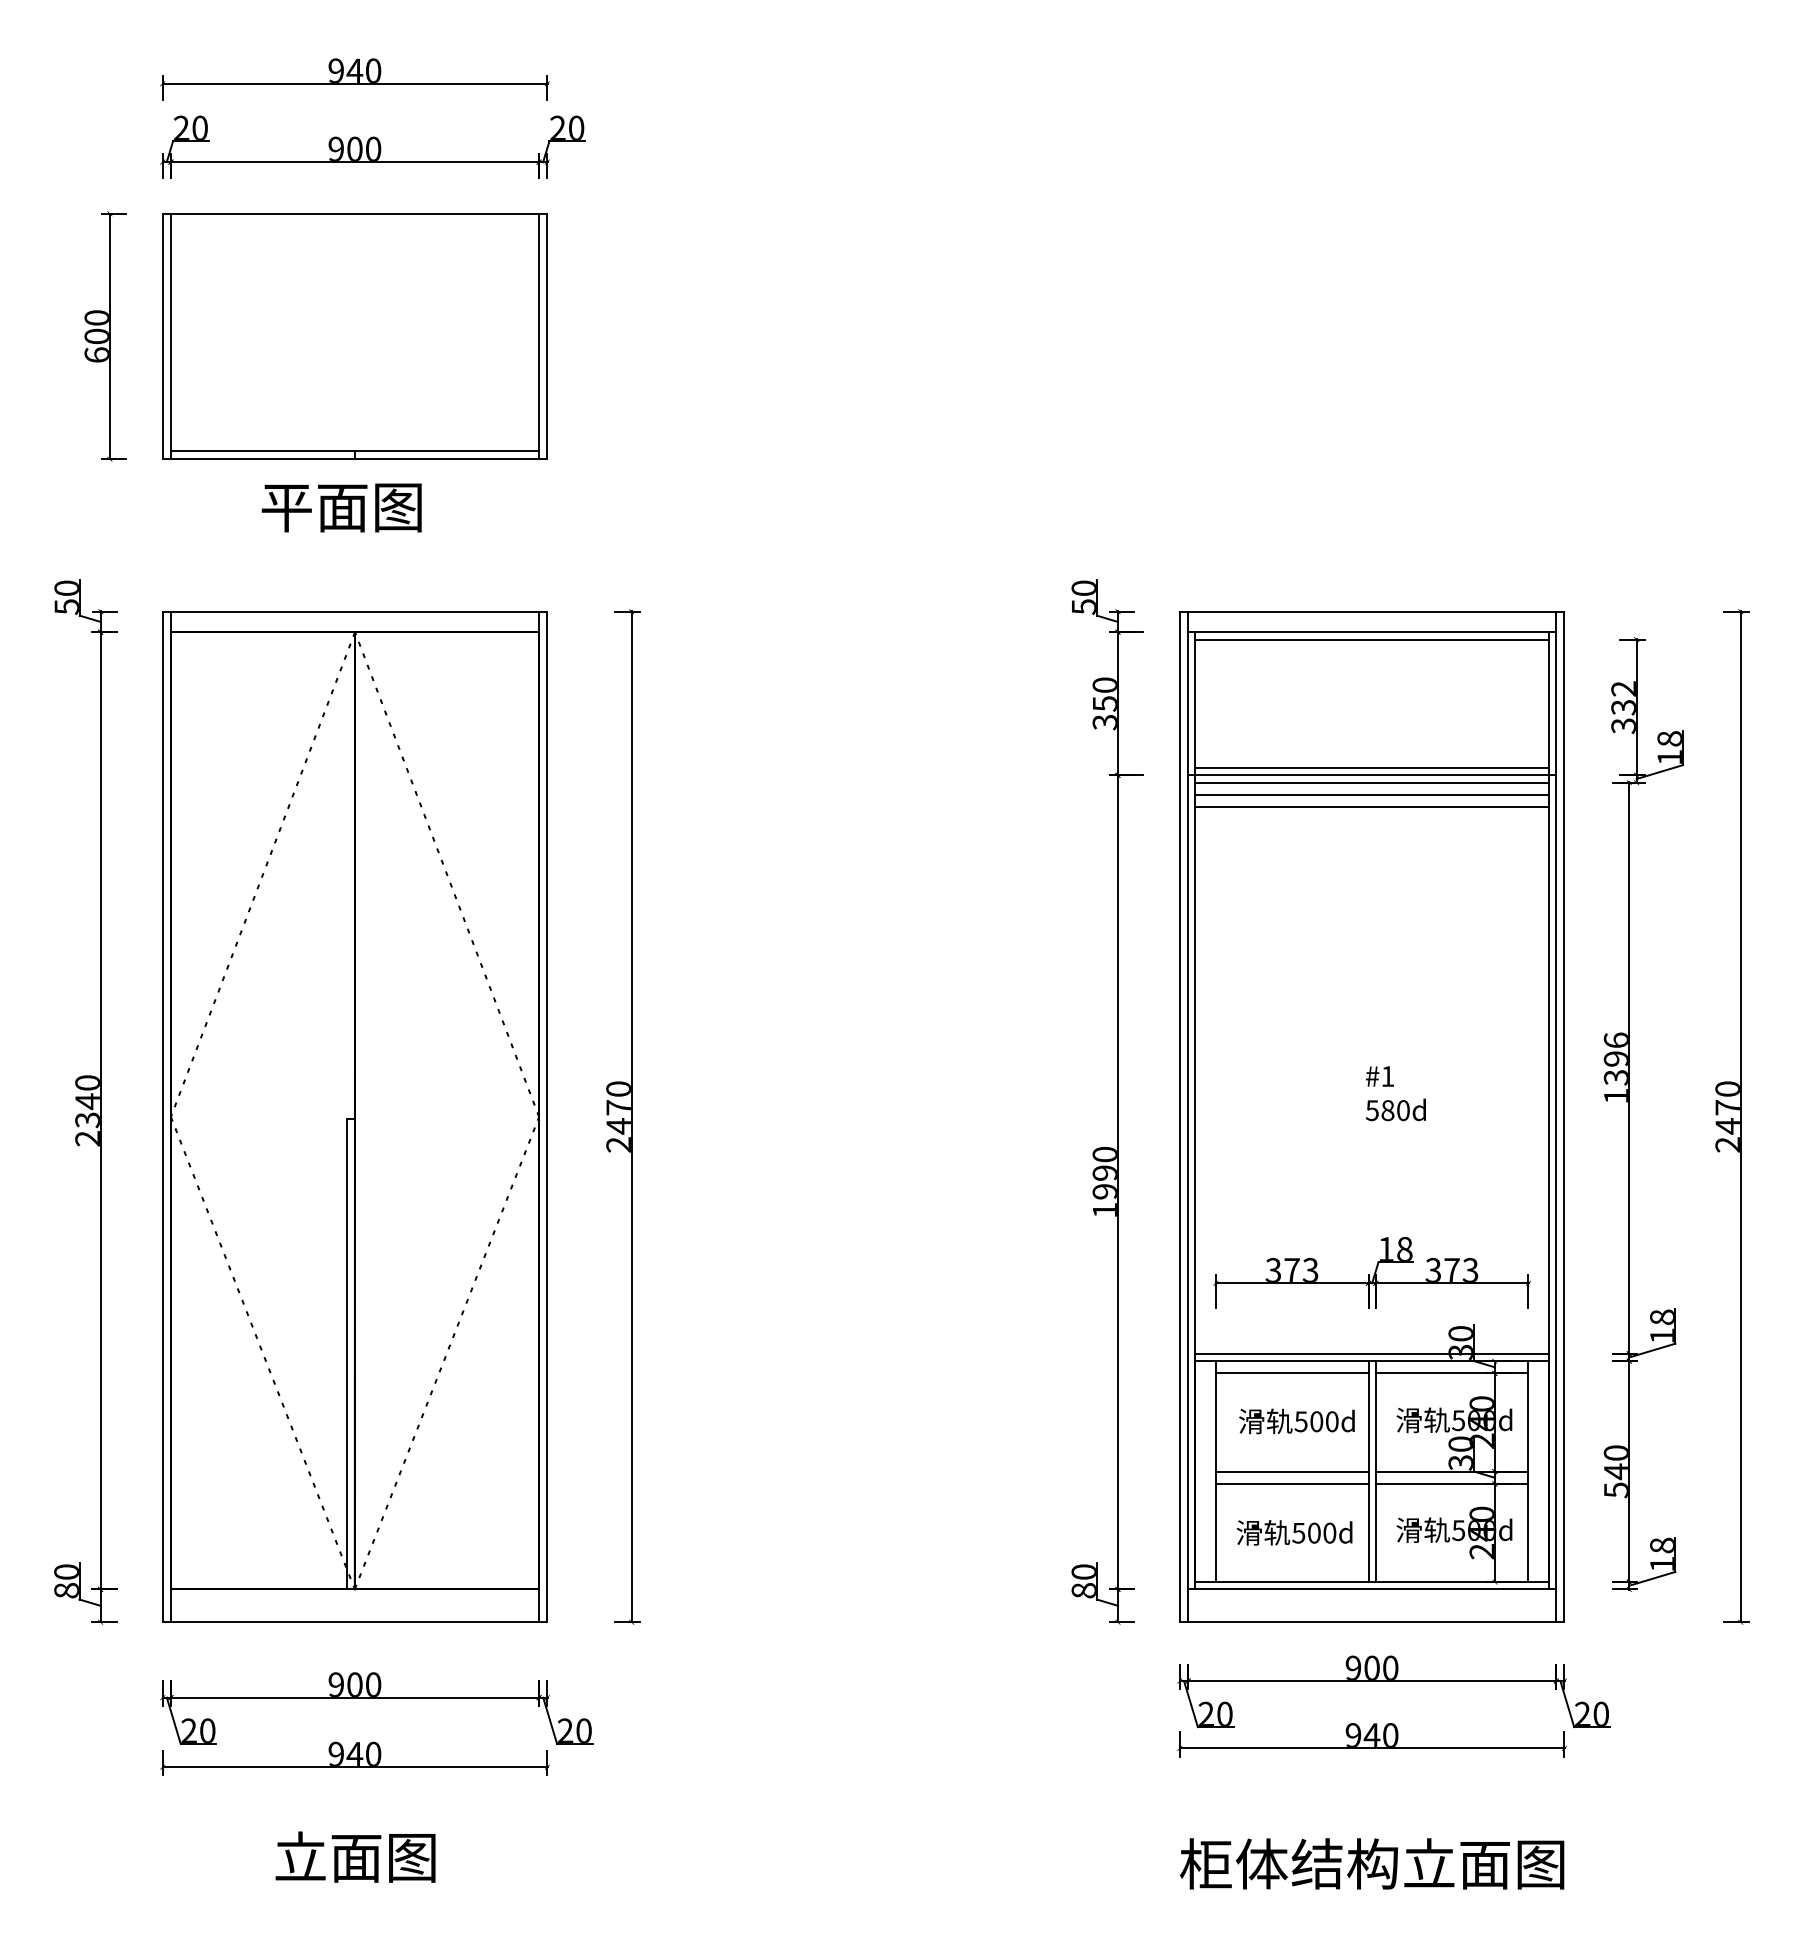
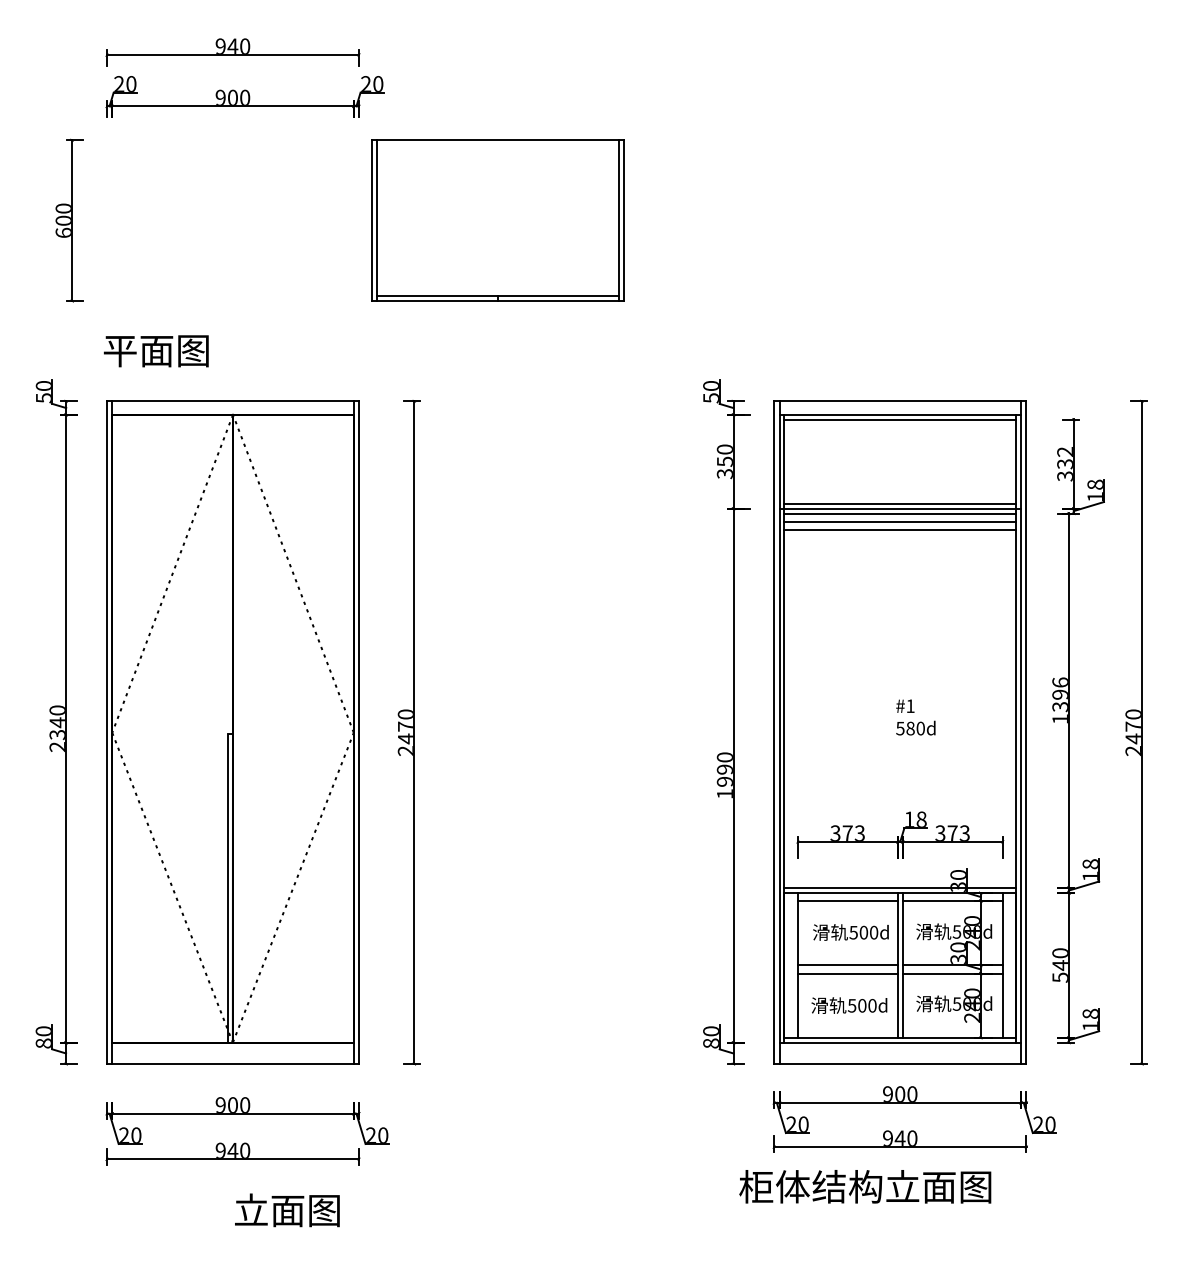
part: (354, 336) -> (497, 220), moved
text: (340, 508) -> (155, 351), moved
text: (355, 1857) -> (287, 1210), moved
text: (1372, 1863) -> (865, 1186), moved

